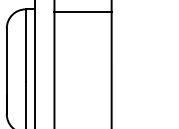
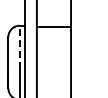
line: (25, 45) -> (19, 47), solid -> dashed

